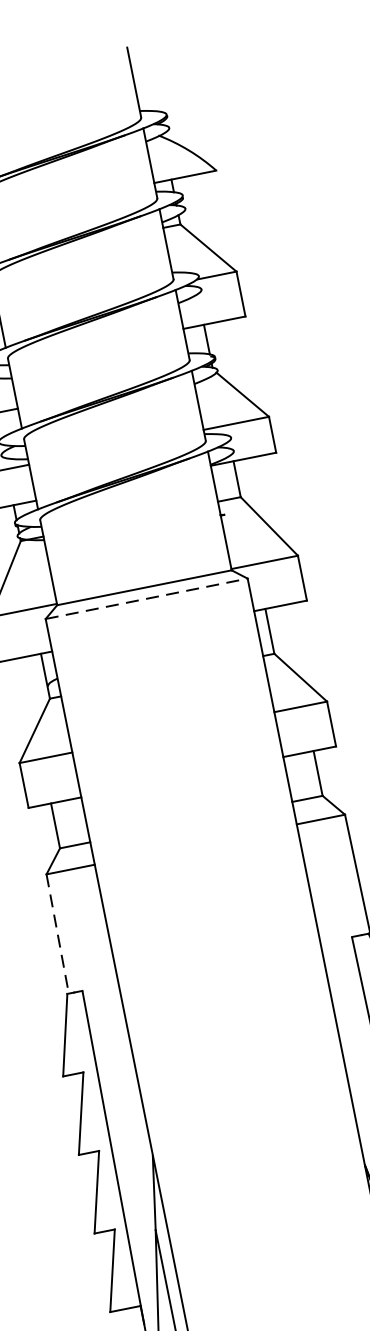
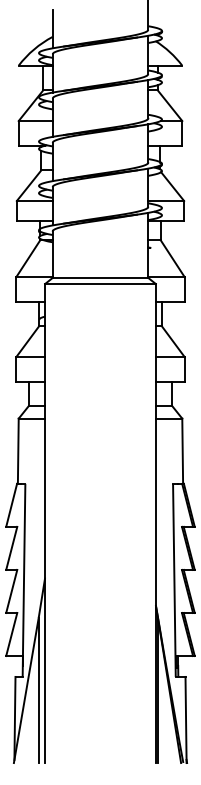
line: (148, 597) -> (101, 283), dashed -> solid
line: (58, 934) -> (18, 451), dashed -> solid

